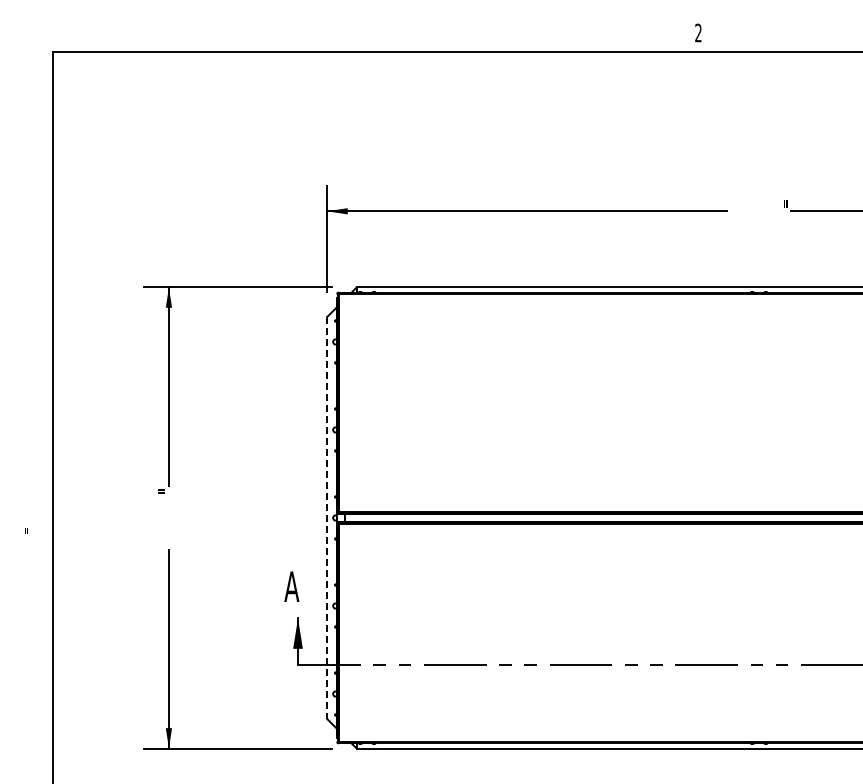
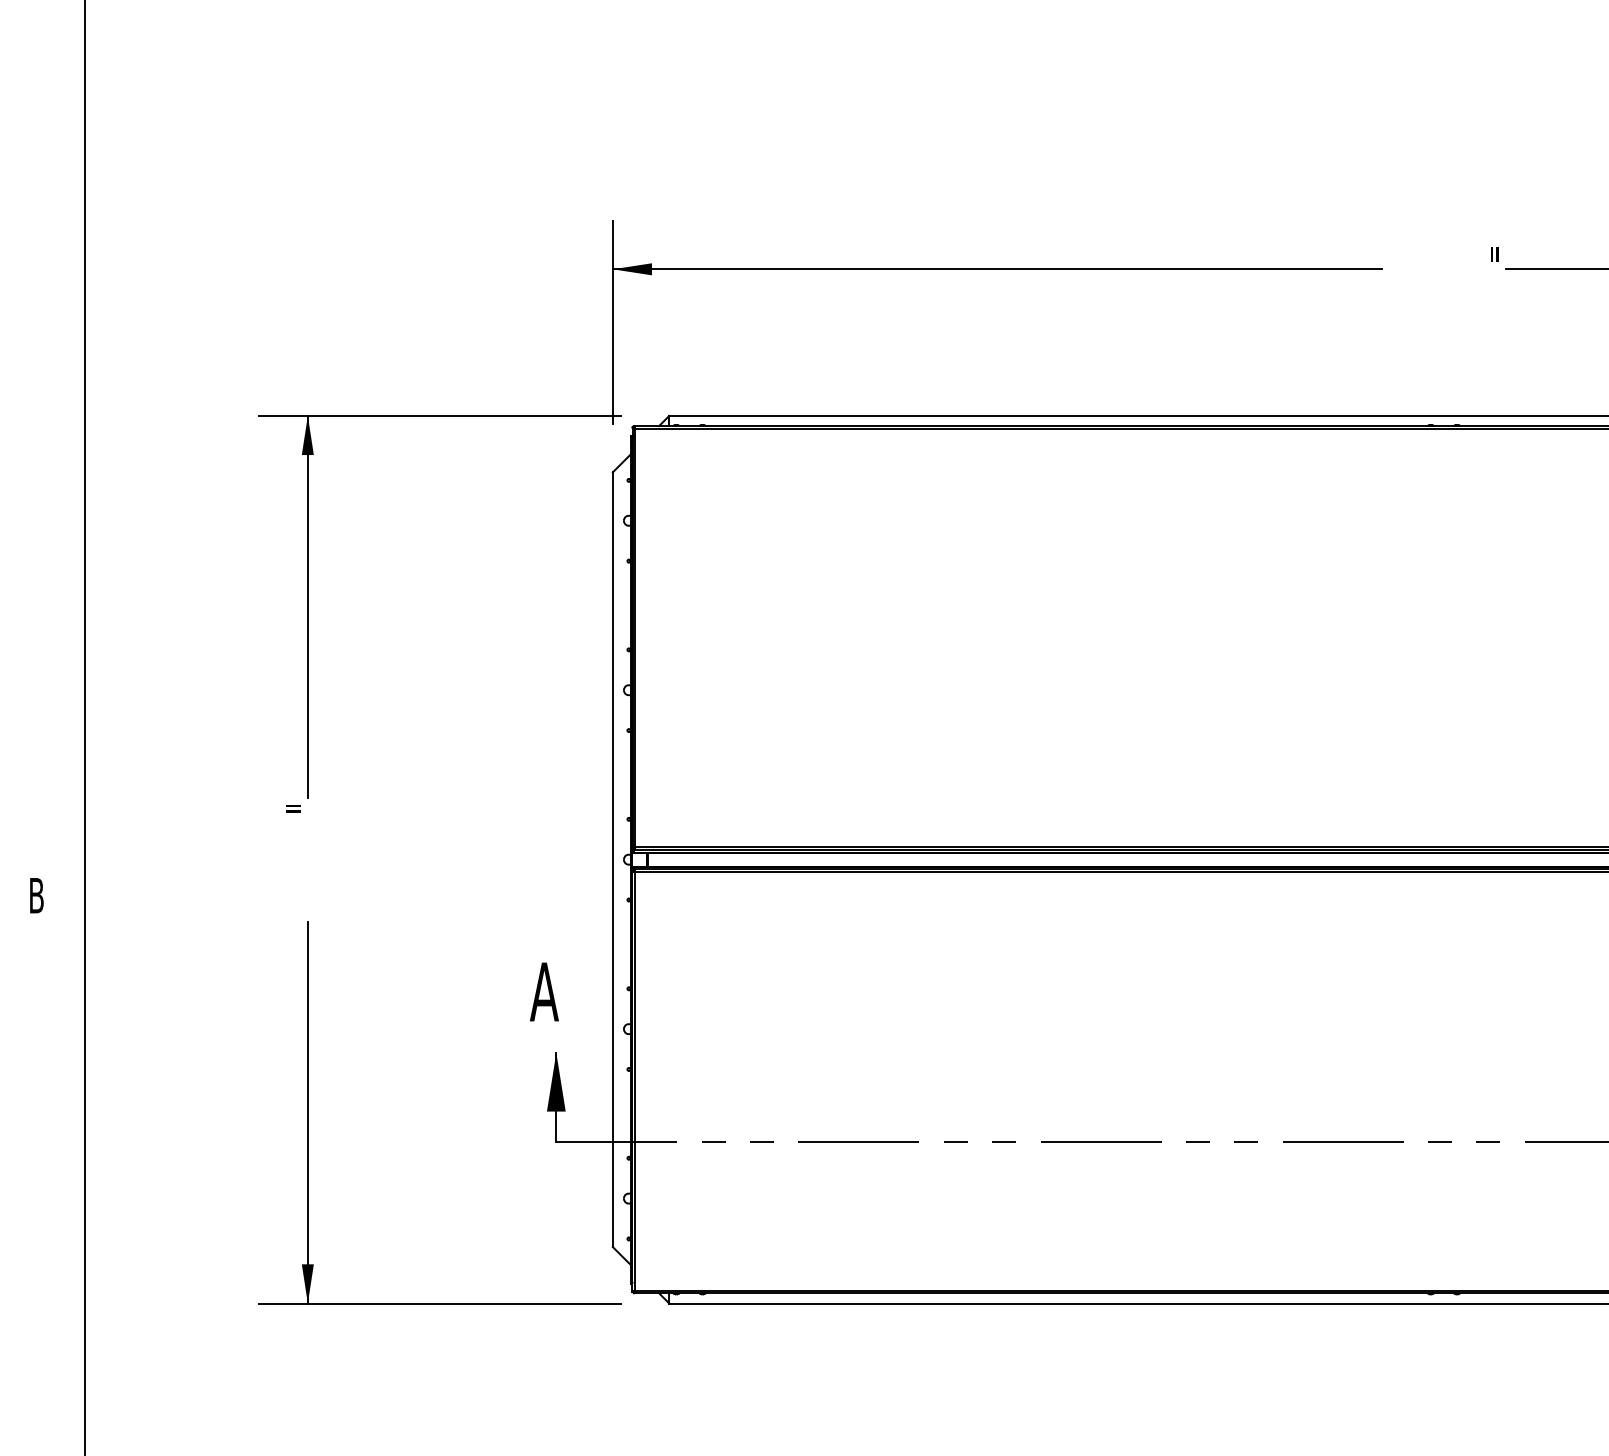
line: (327, 518) -> (613, 860), dashed -> solid
text: (27, 536) -> (35, 895), " -> B

